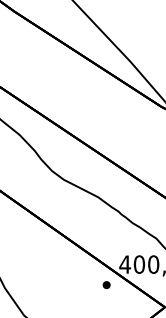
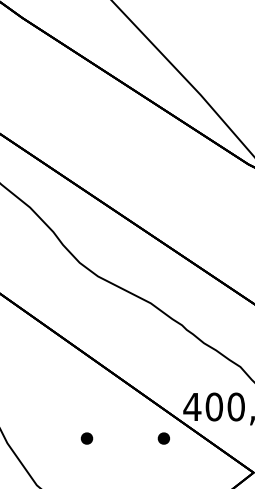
part: (56, 284) -> (86, 437), added

